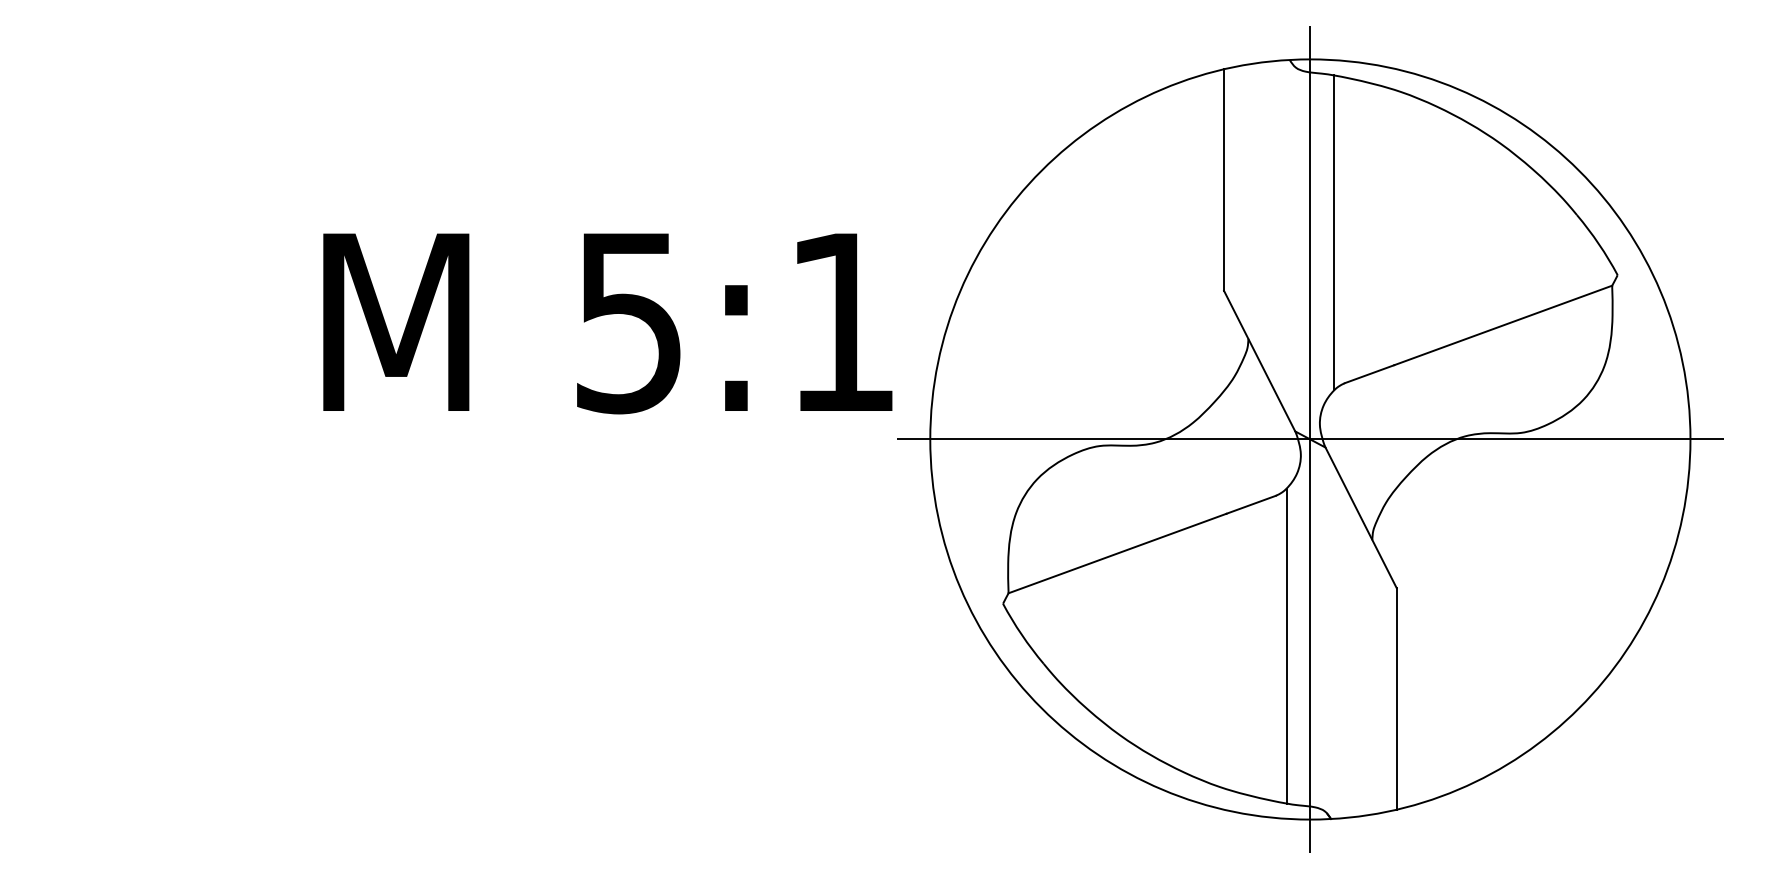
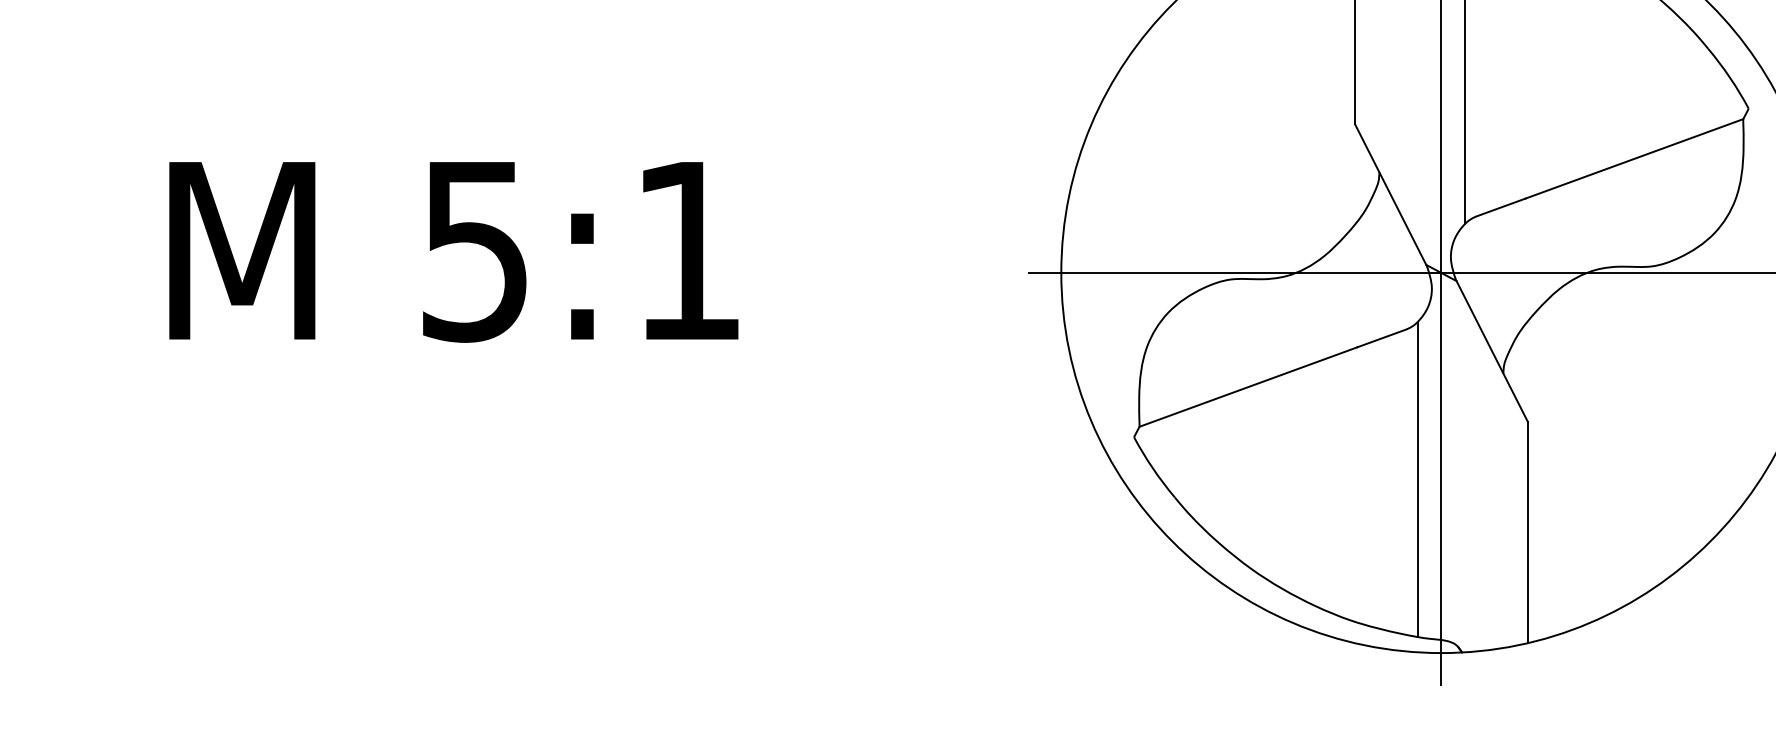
text: (607, 323) -> (453, 251), moved

